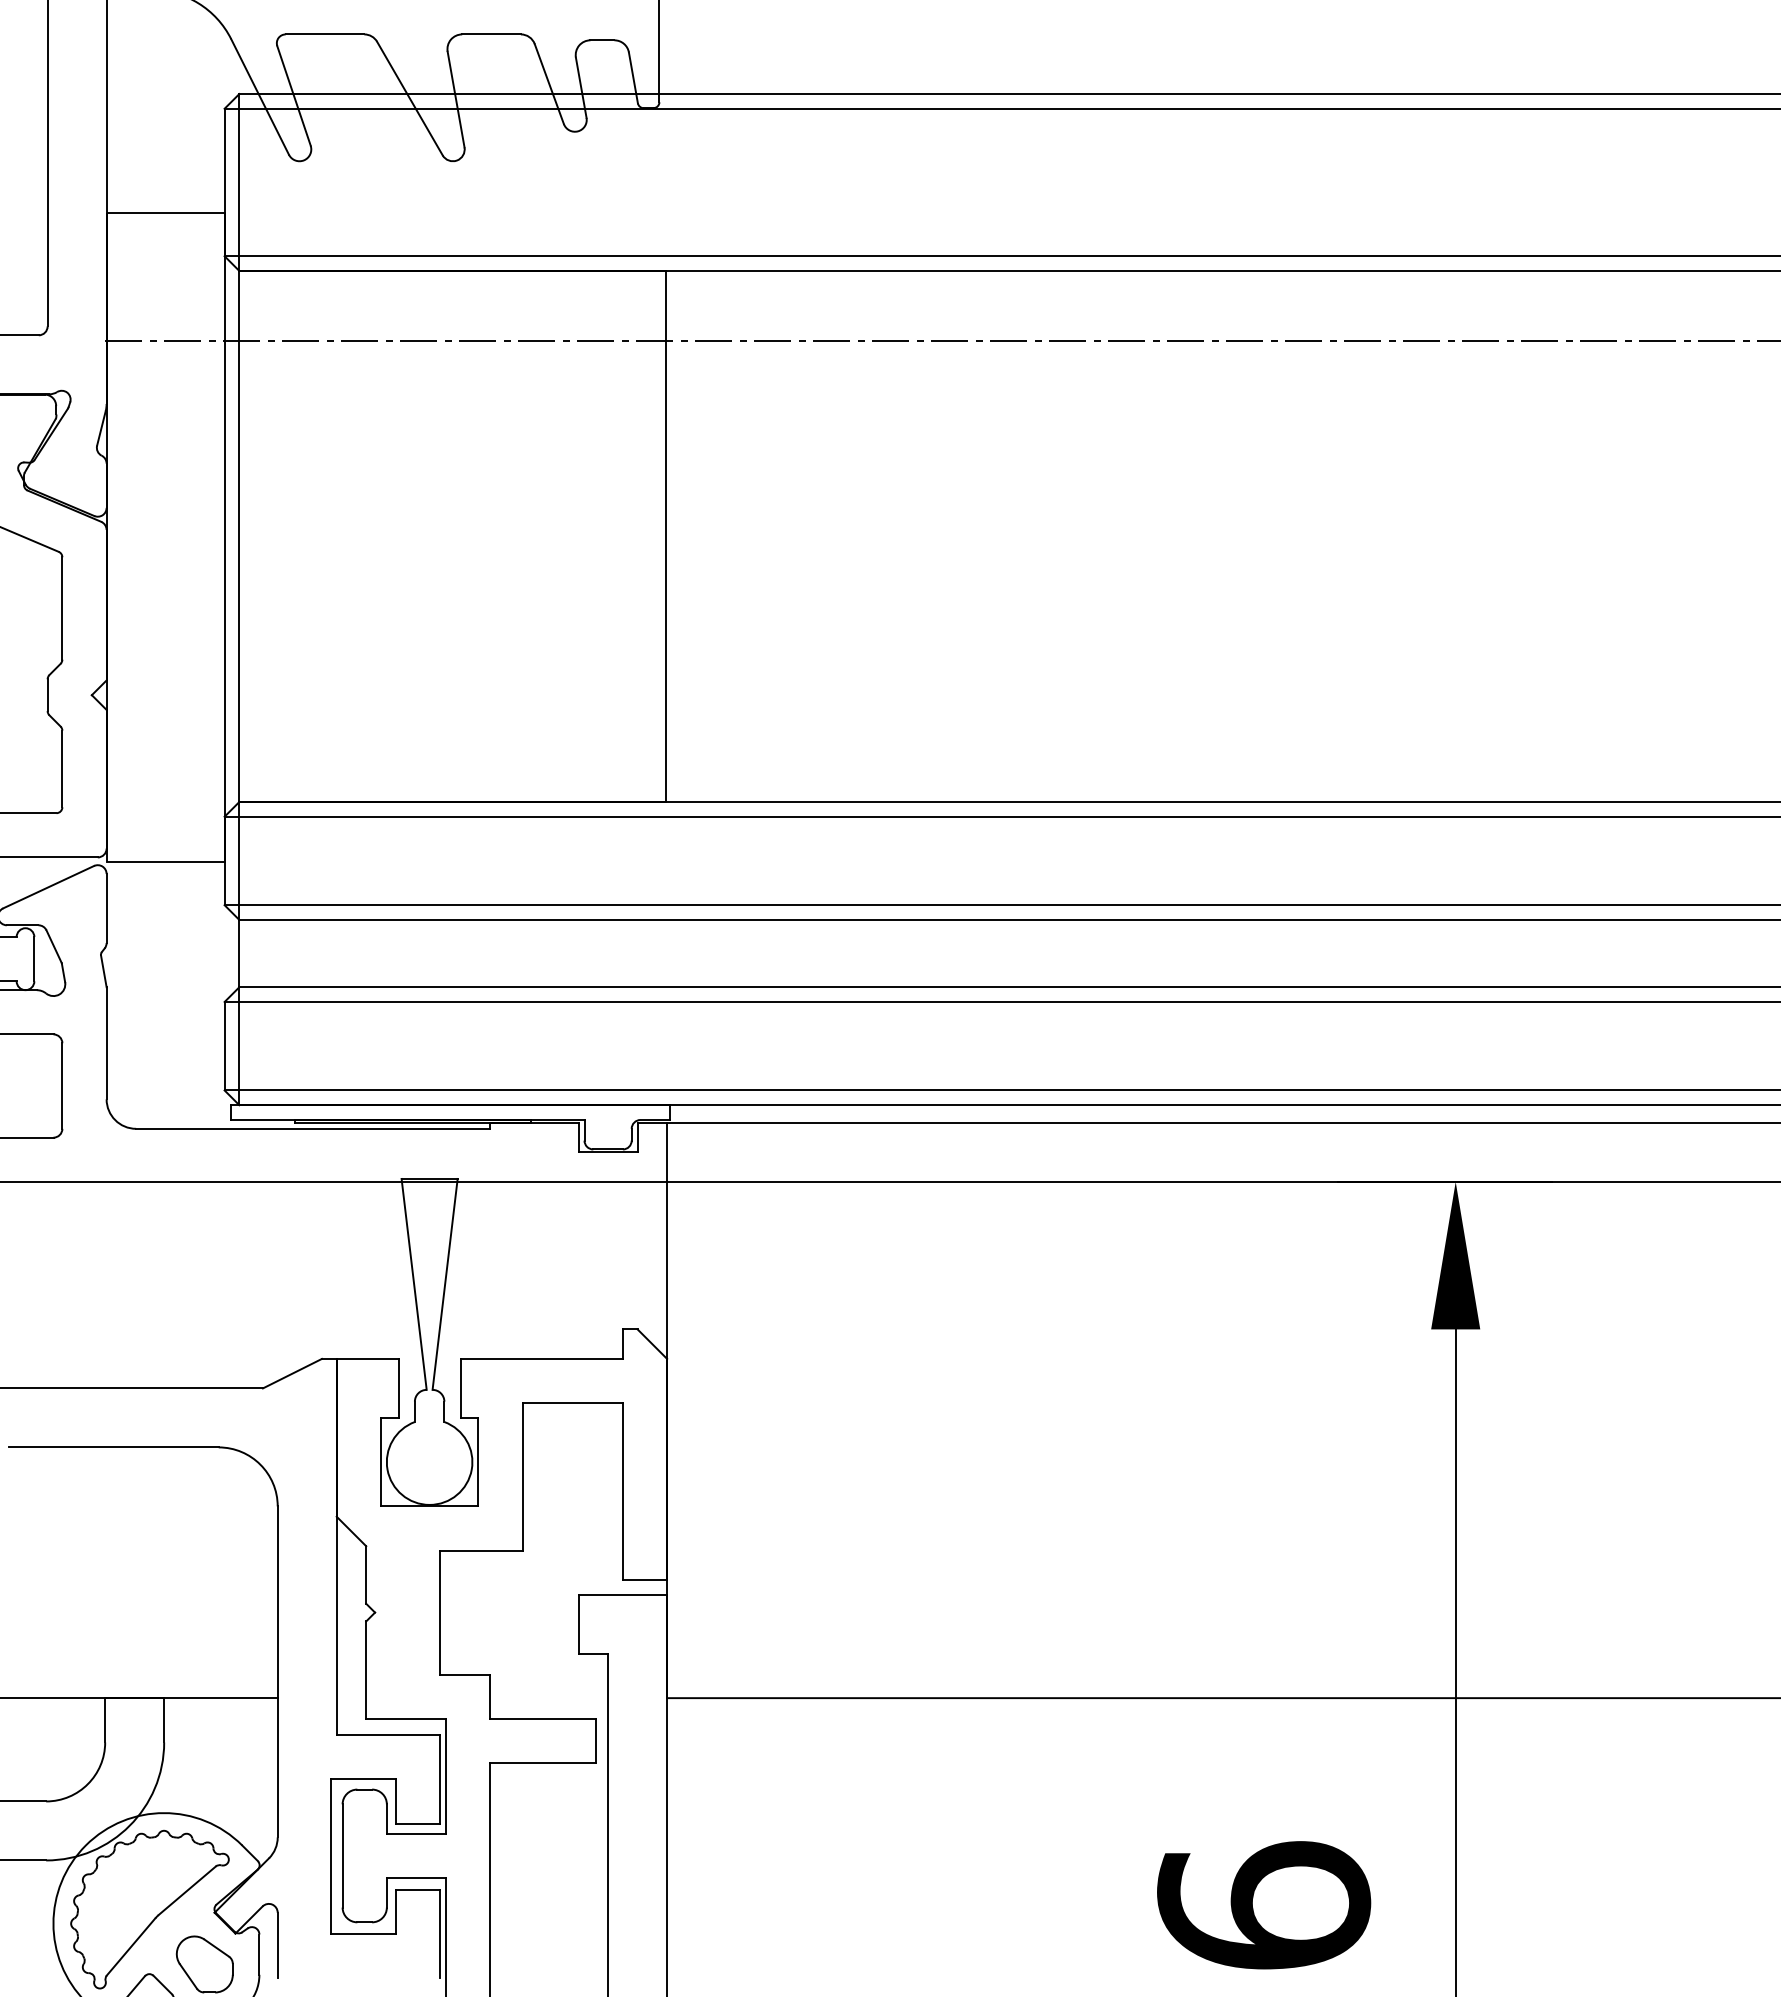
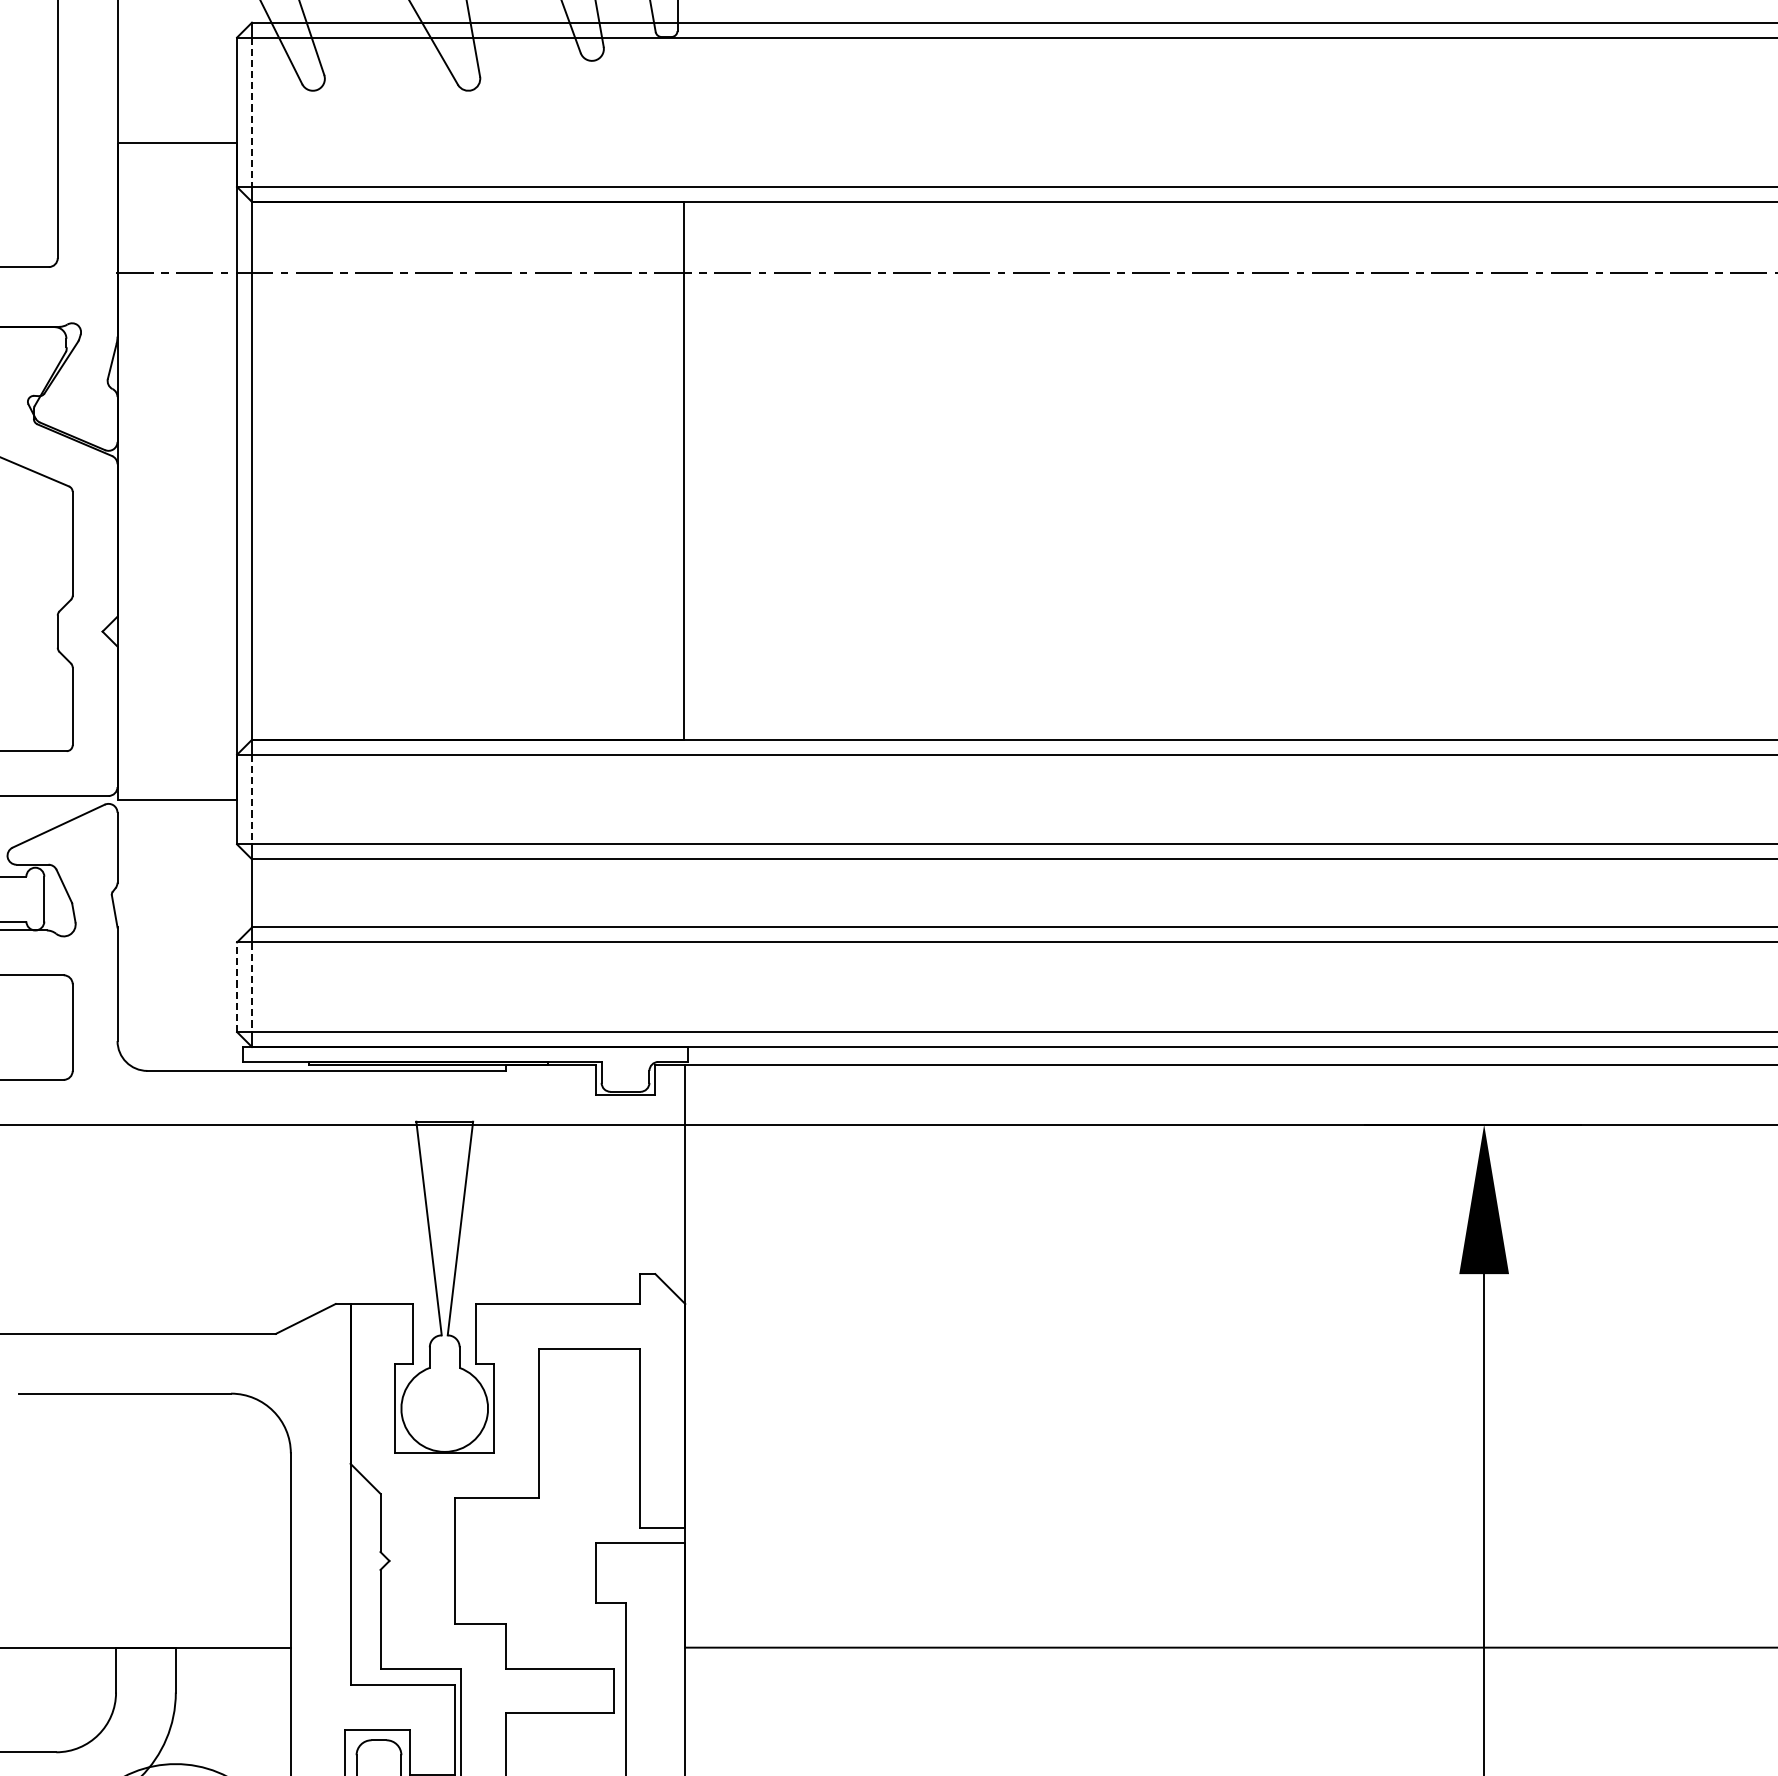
line: (239, 182) -> (252, 112), solid -> dashed
line: (239, 861) -> (252, 800), solid -> dashed
line: (224, 1045) -> (236, 986), solid -> dashed
line: (239, 1046) -> (252, 987), solid -> dashed

